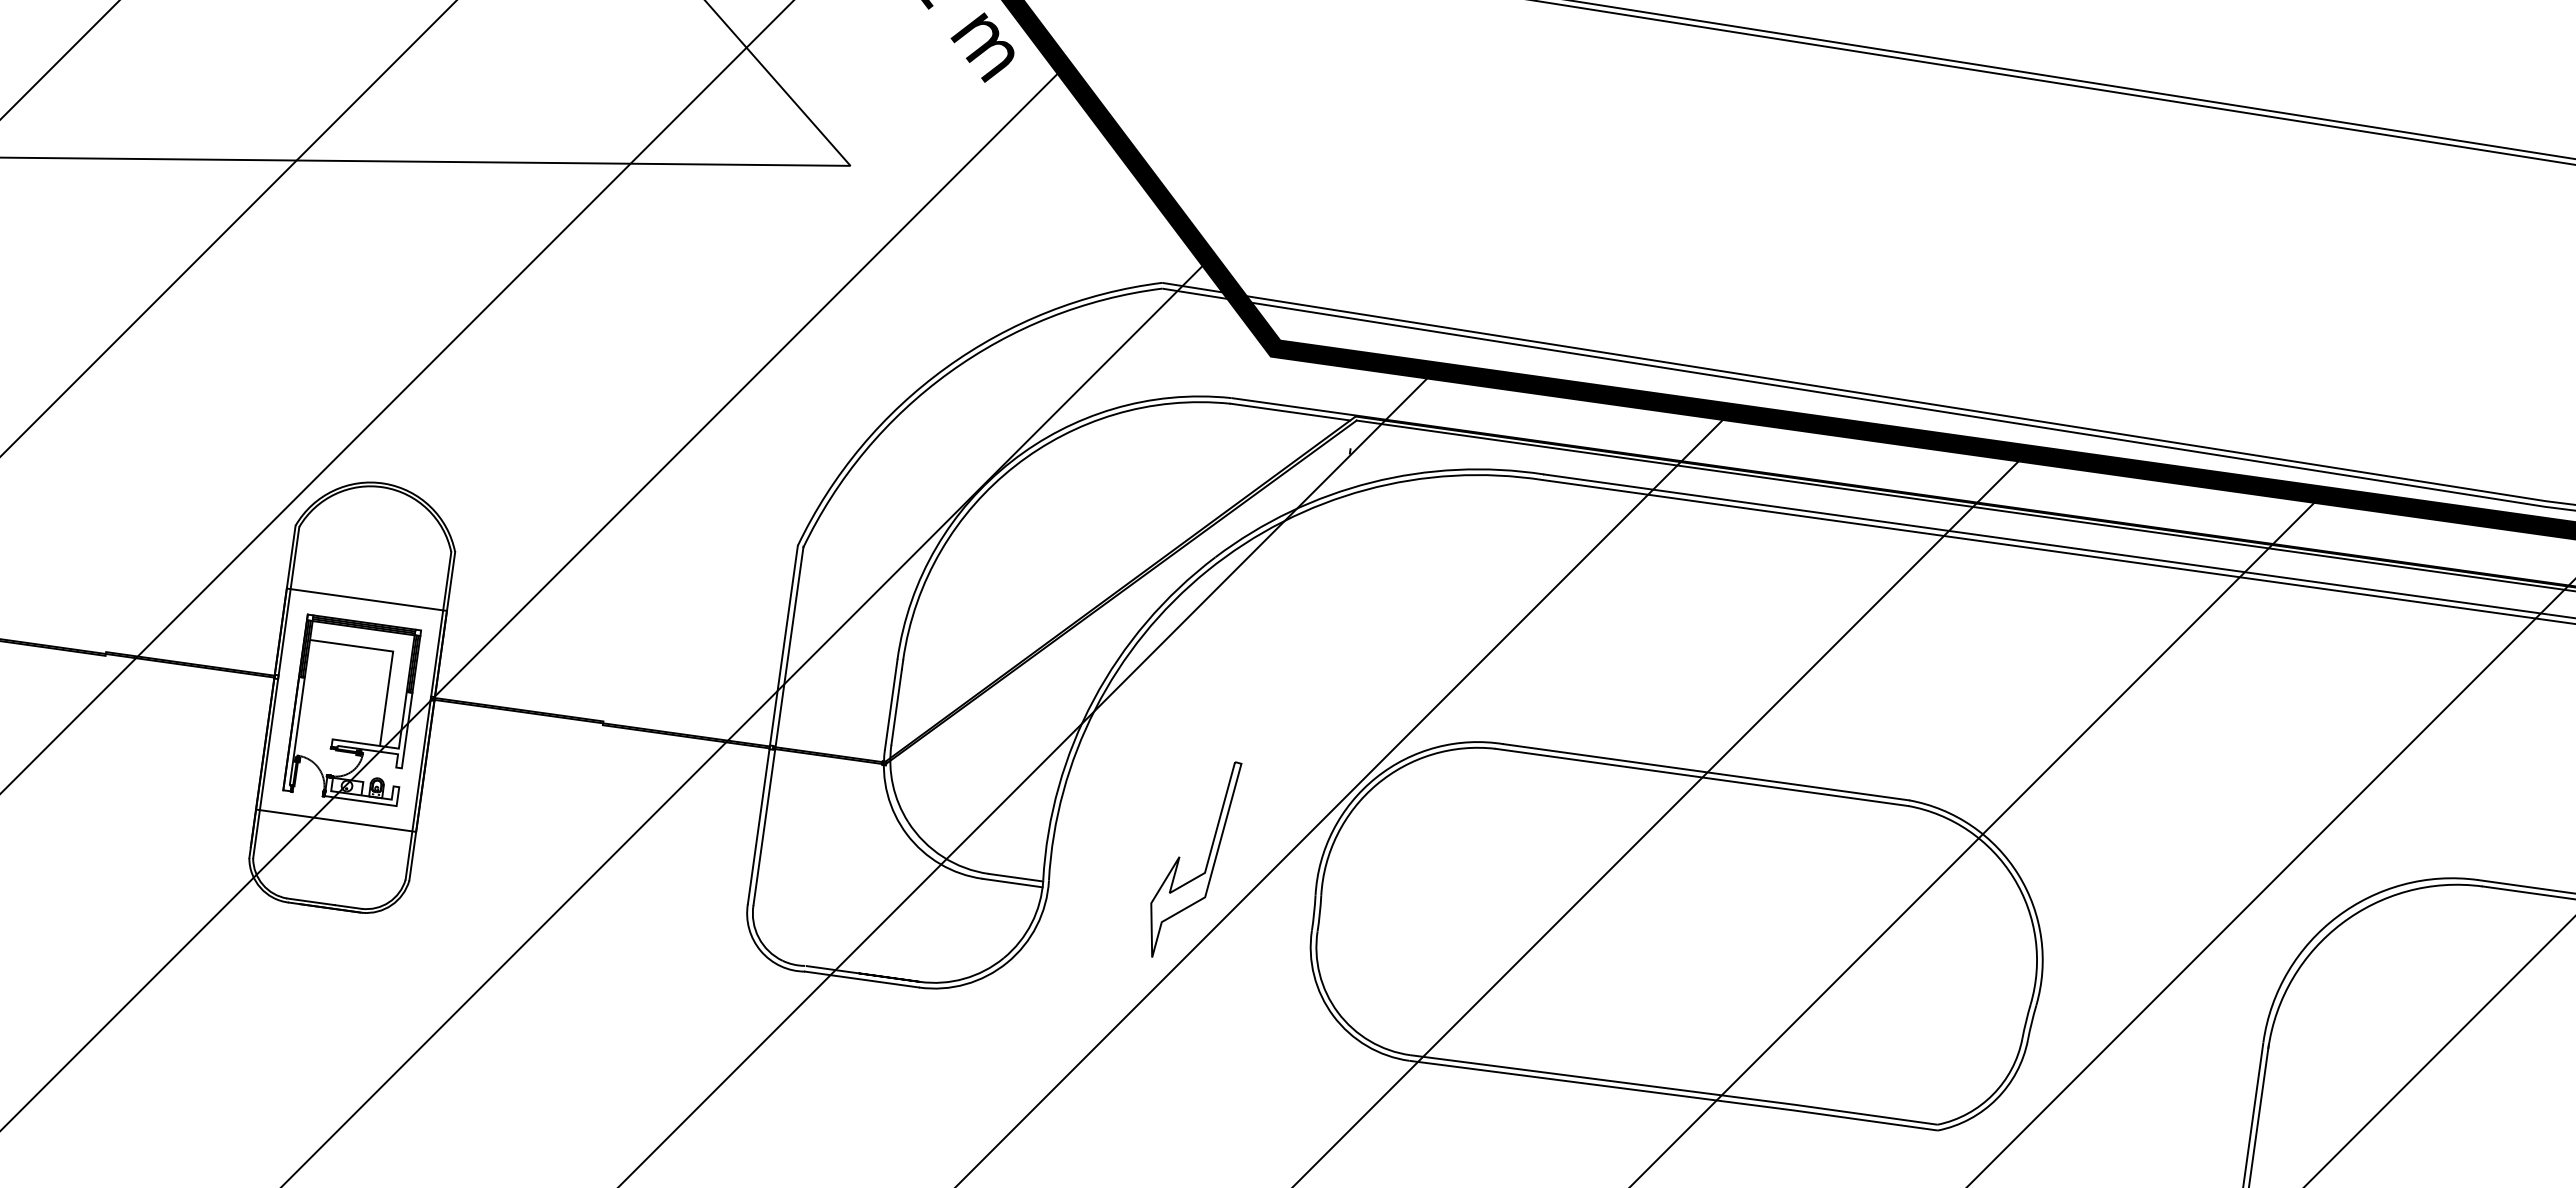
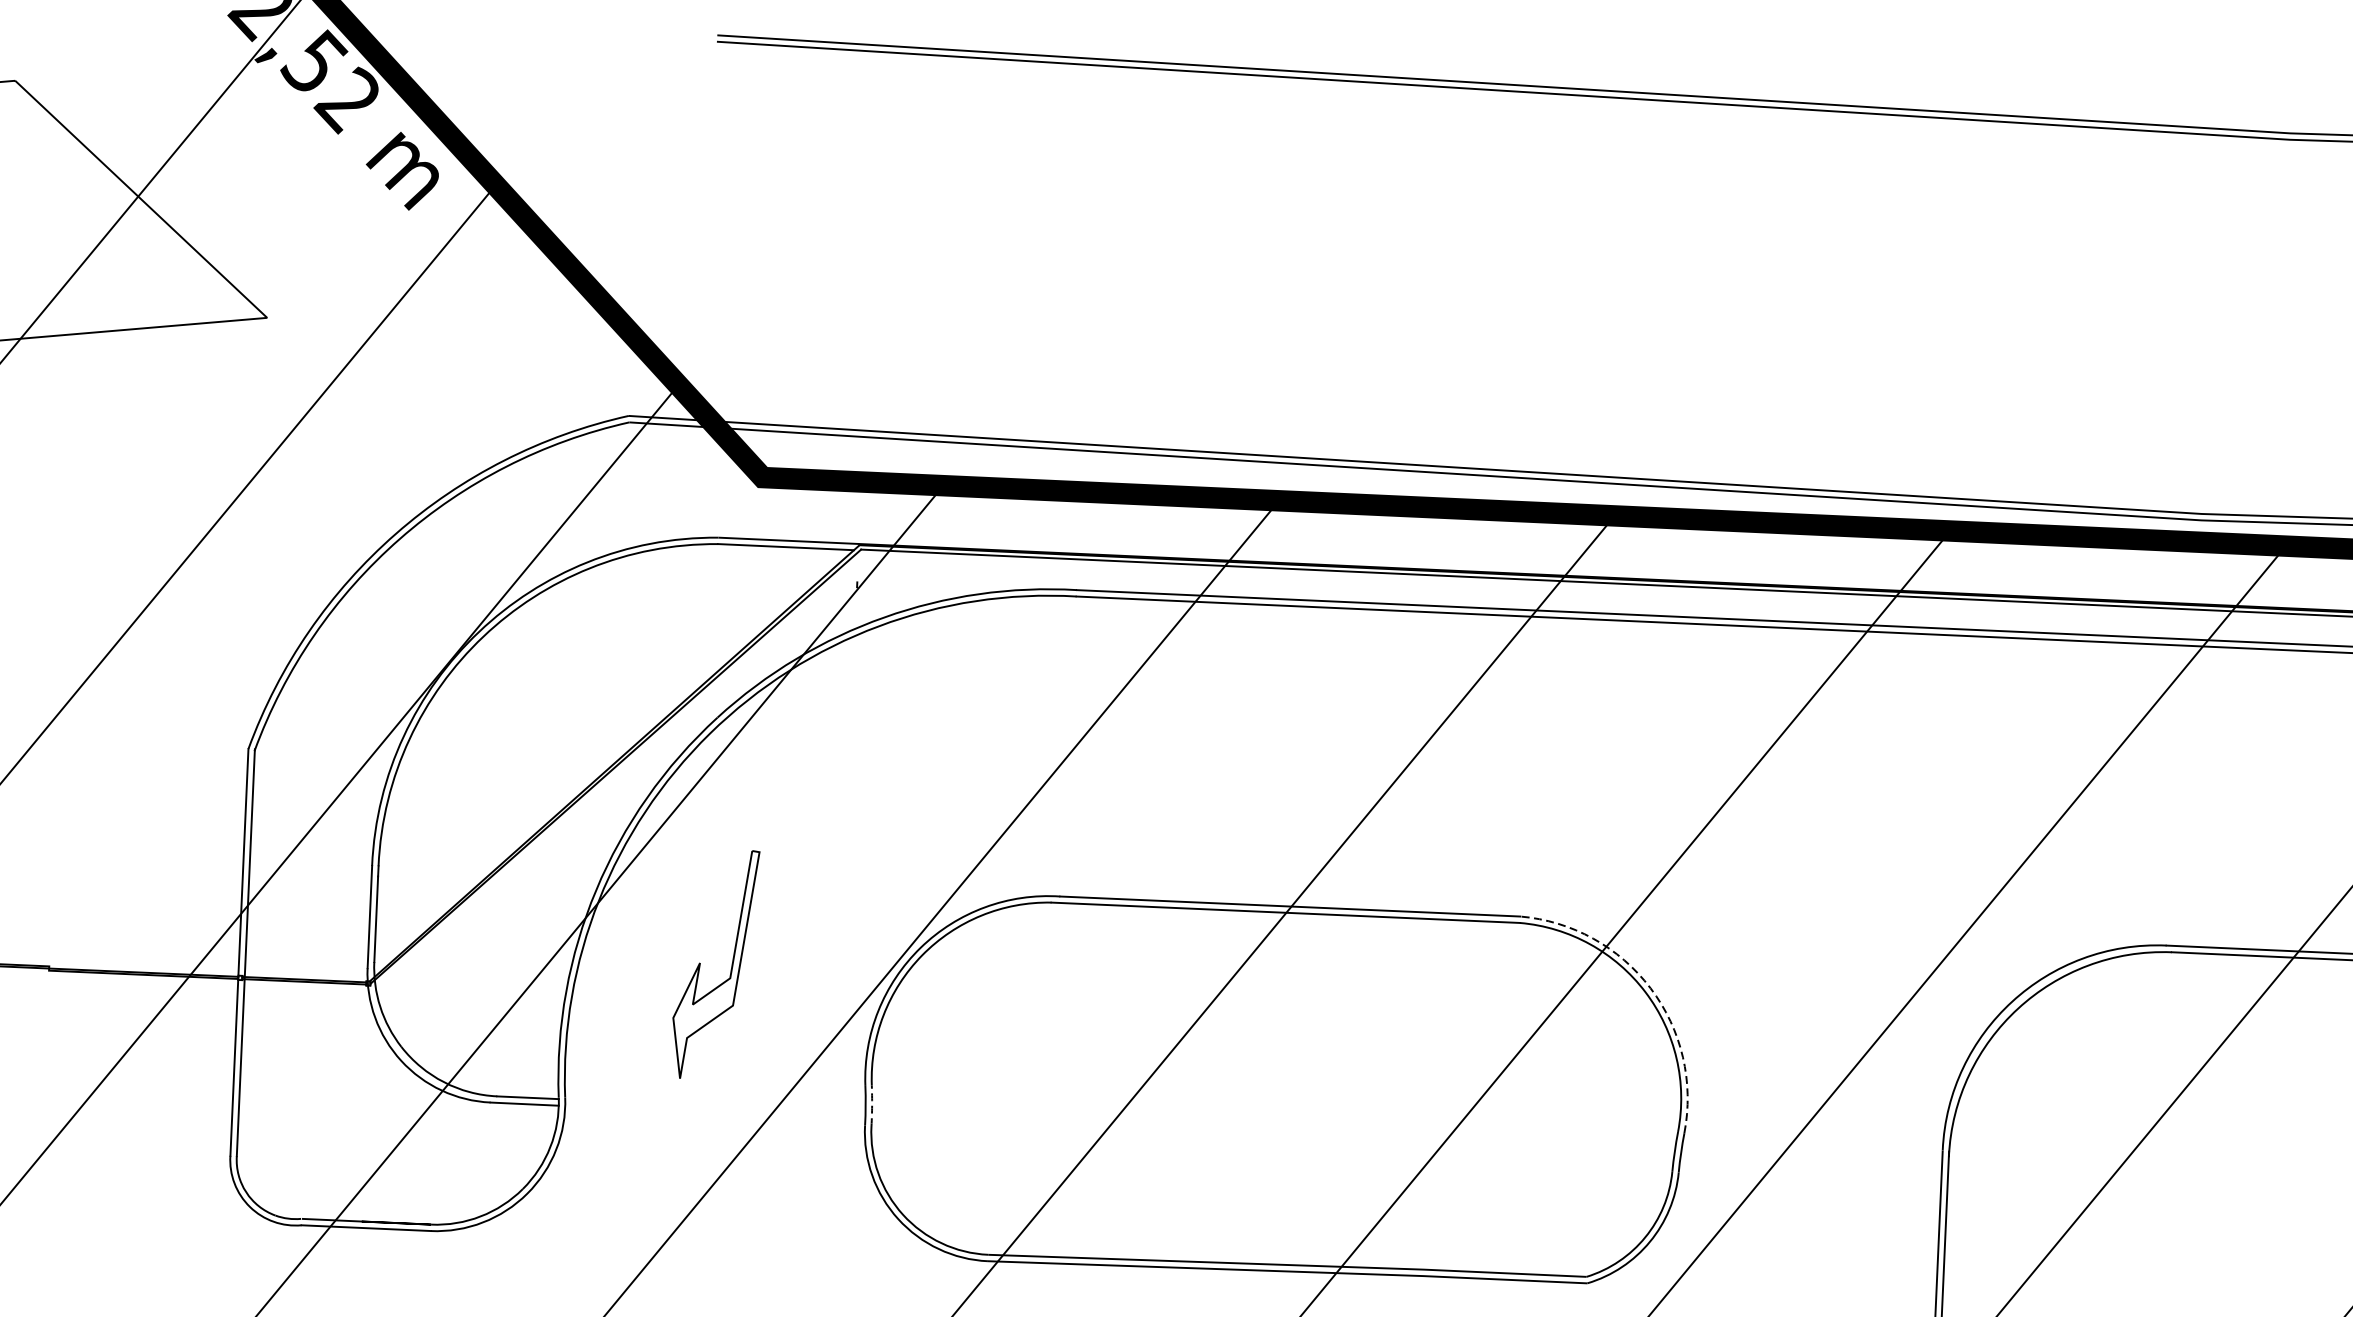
part: (1206, 862) -> (730, 966), moved
arc: (2018, 874) -> (1650, 988), solid -> dashed
arc: (1319, 913) -> (871, 1105), solid -> dashed

